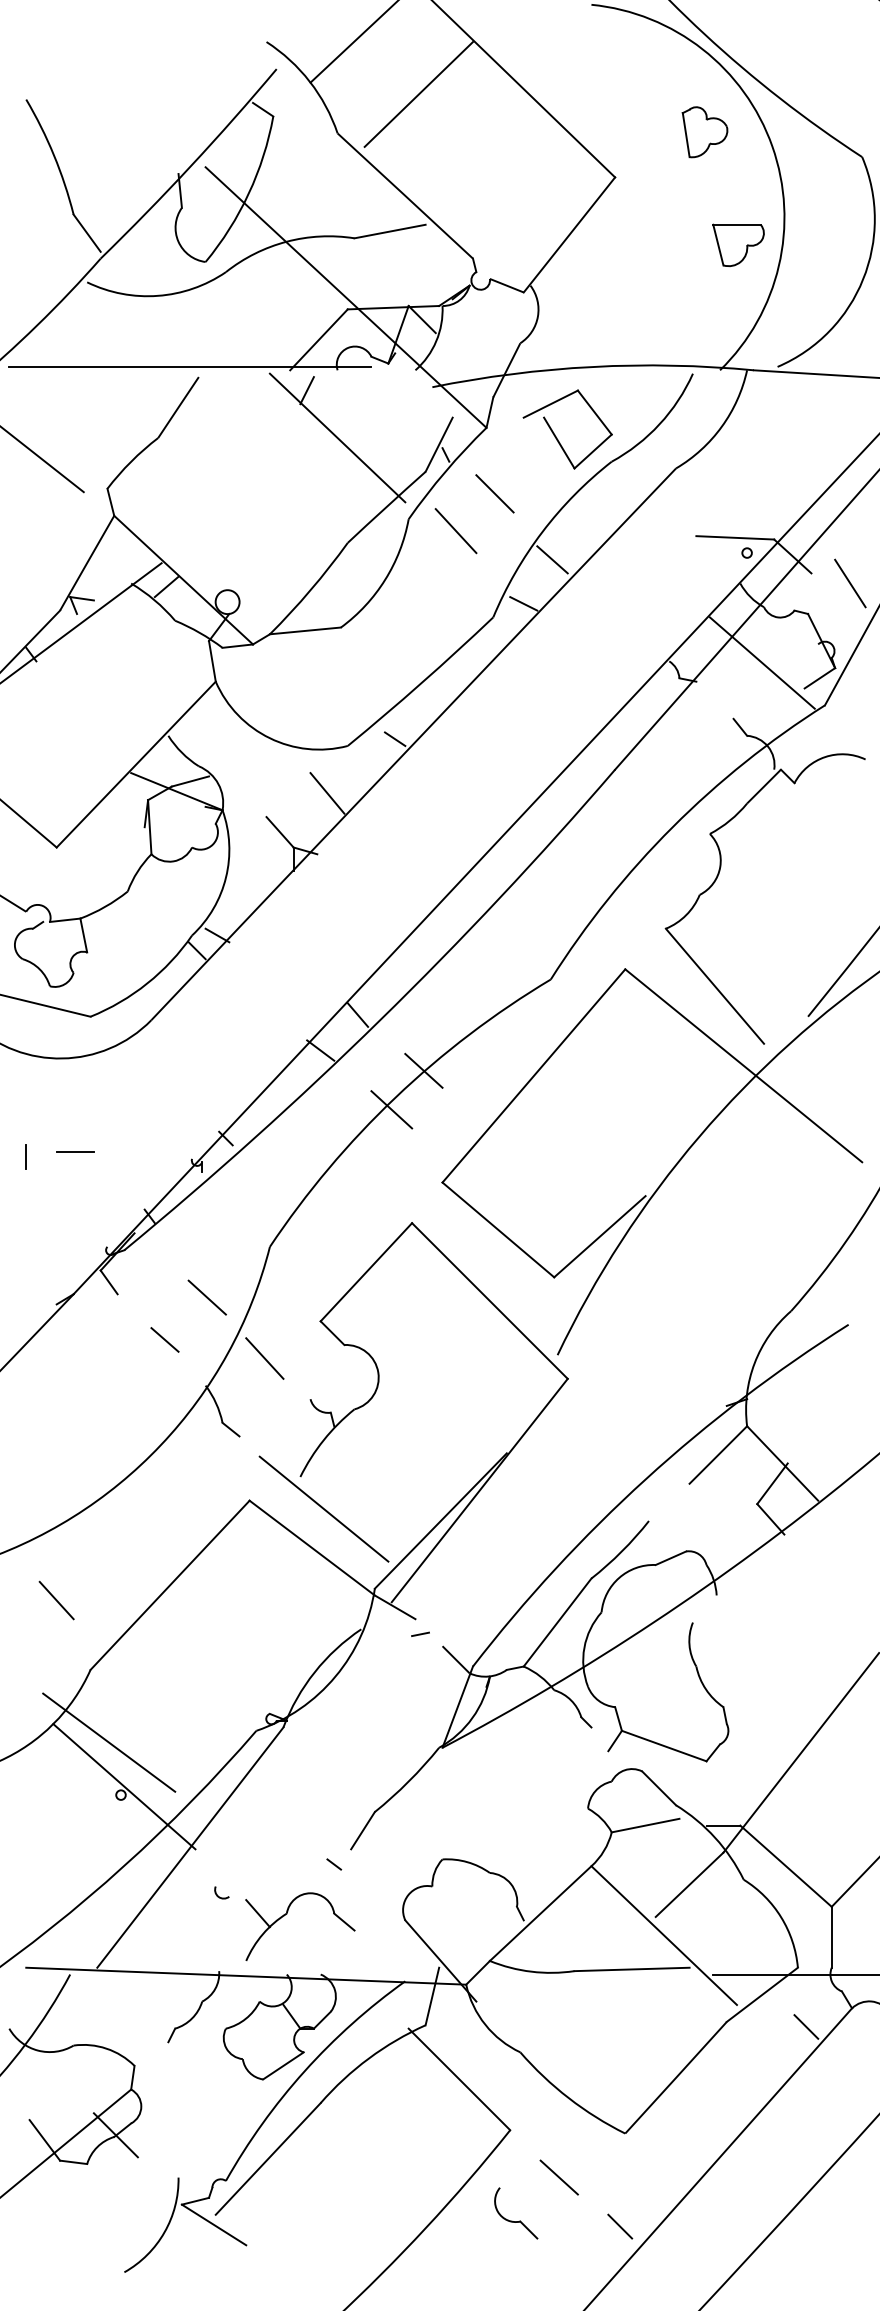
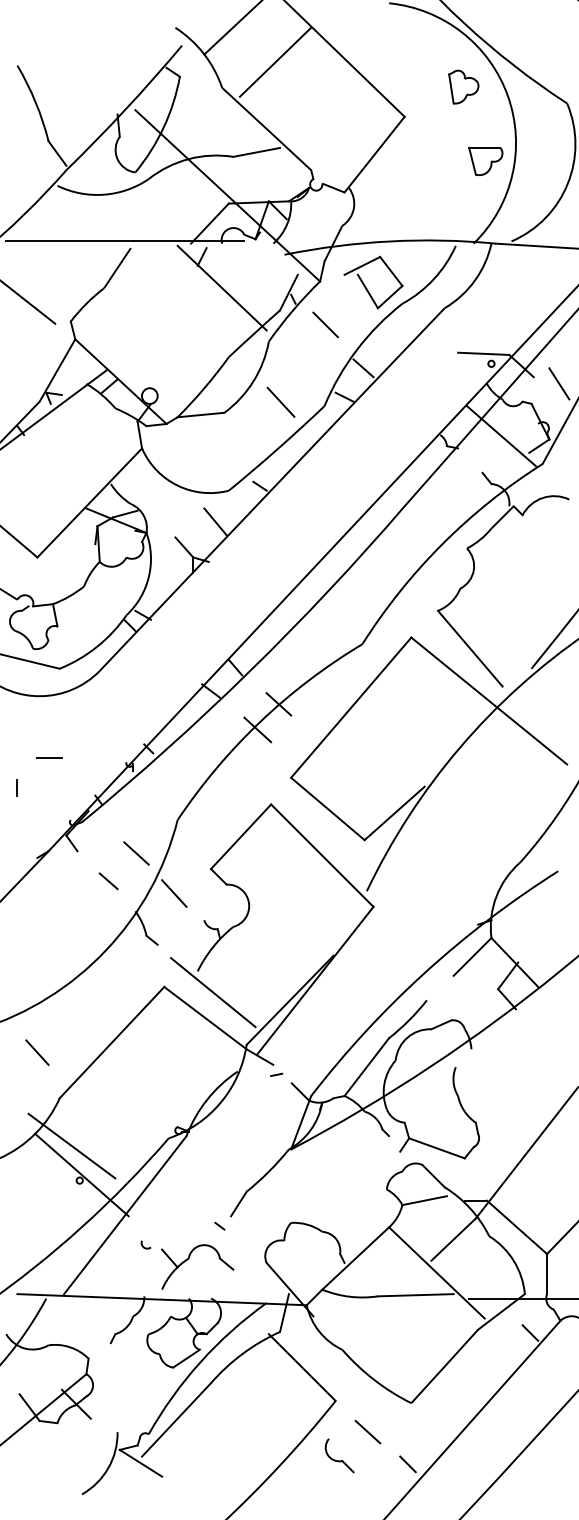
line: (455, 529) -> (280, 401), moved
line: (24, 1156) -> (16, 787), moved

